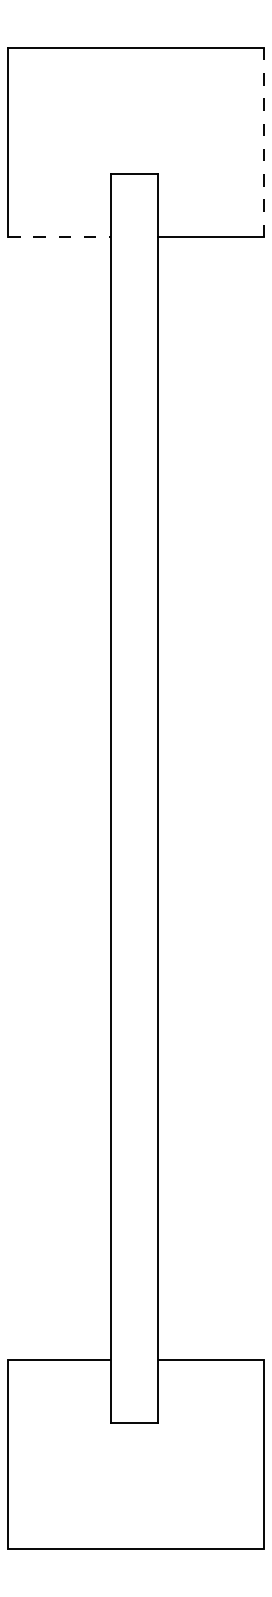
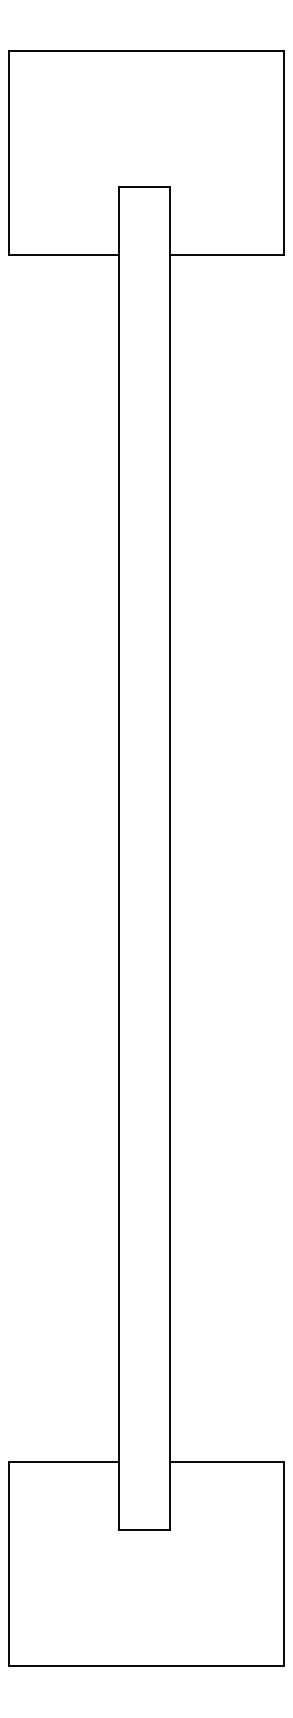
line: (264, 142) -> (284, 153), dashed -> solid
line: (59, 237) -> (64, 255), dashed -> solid

